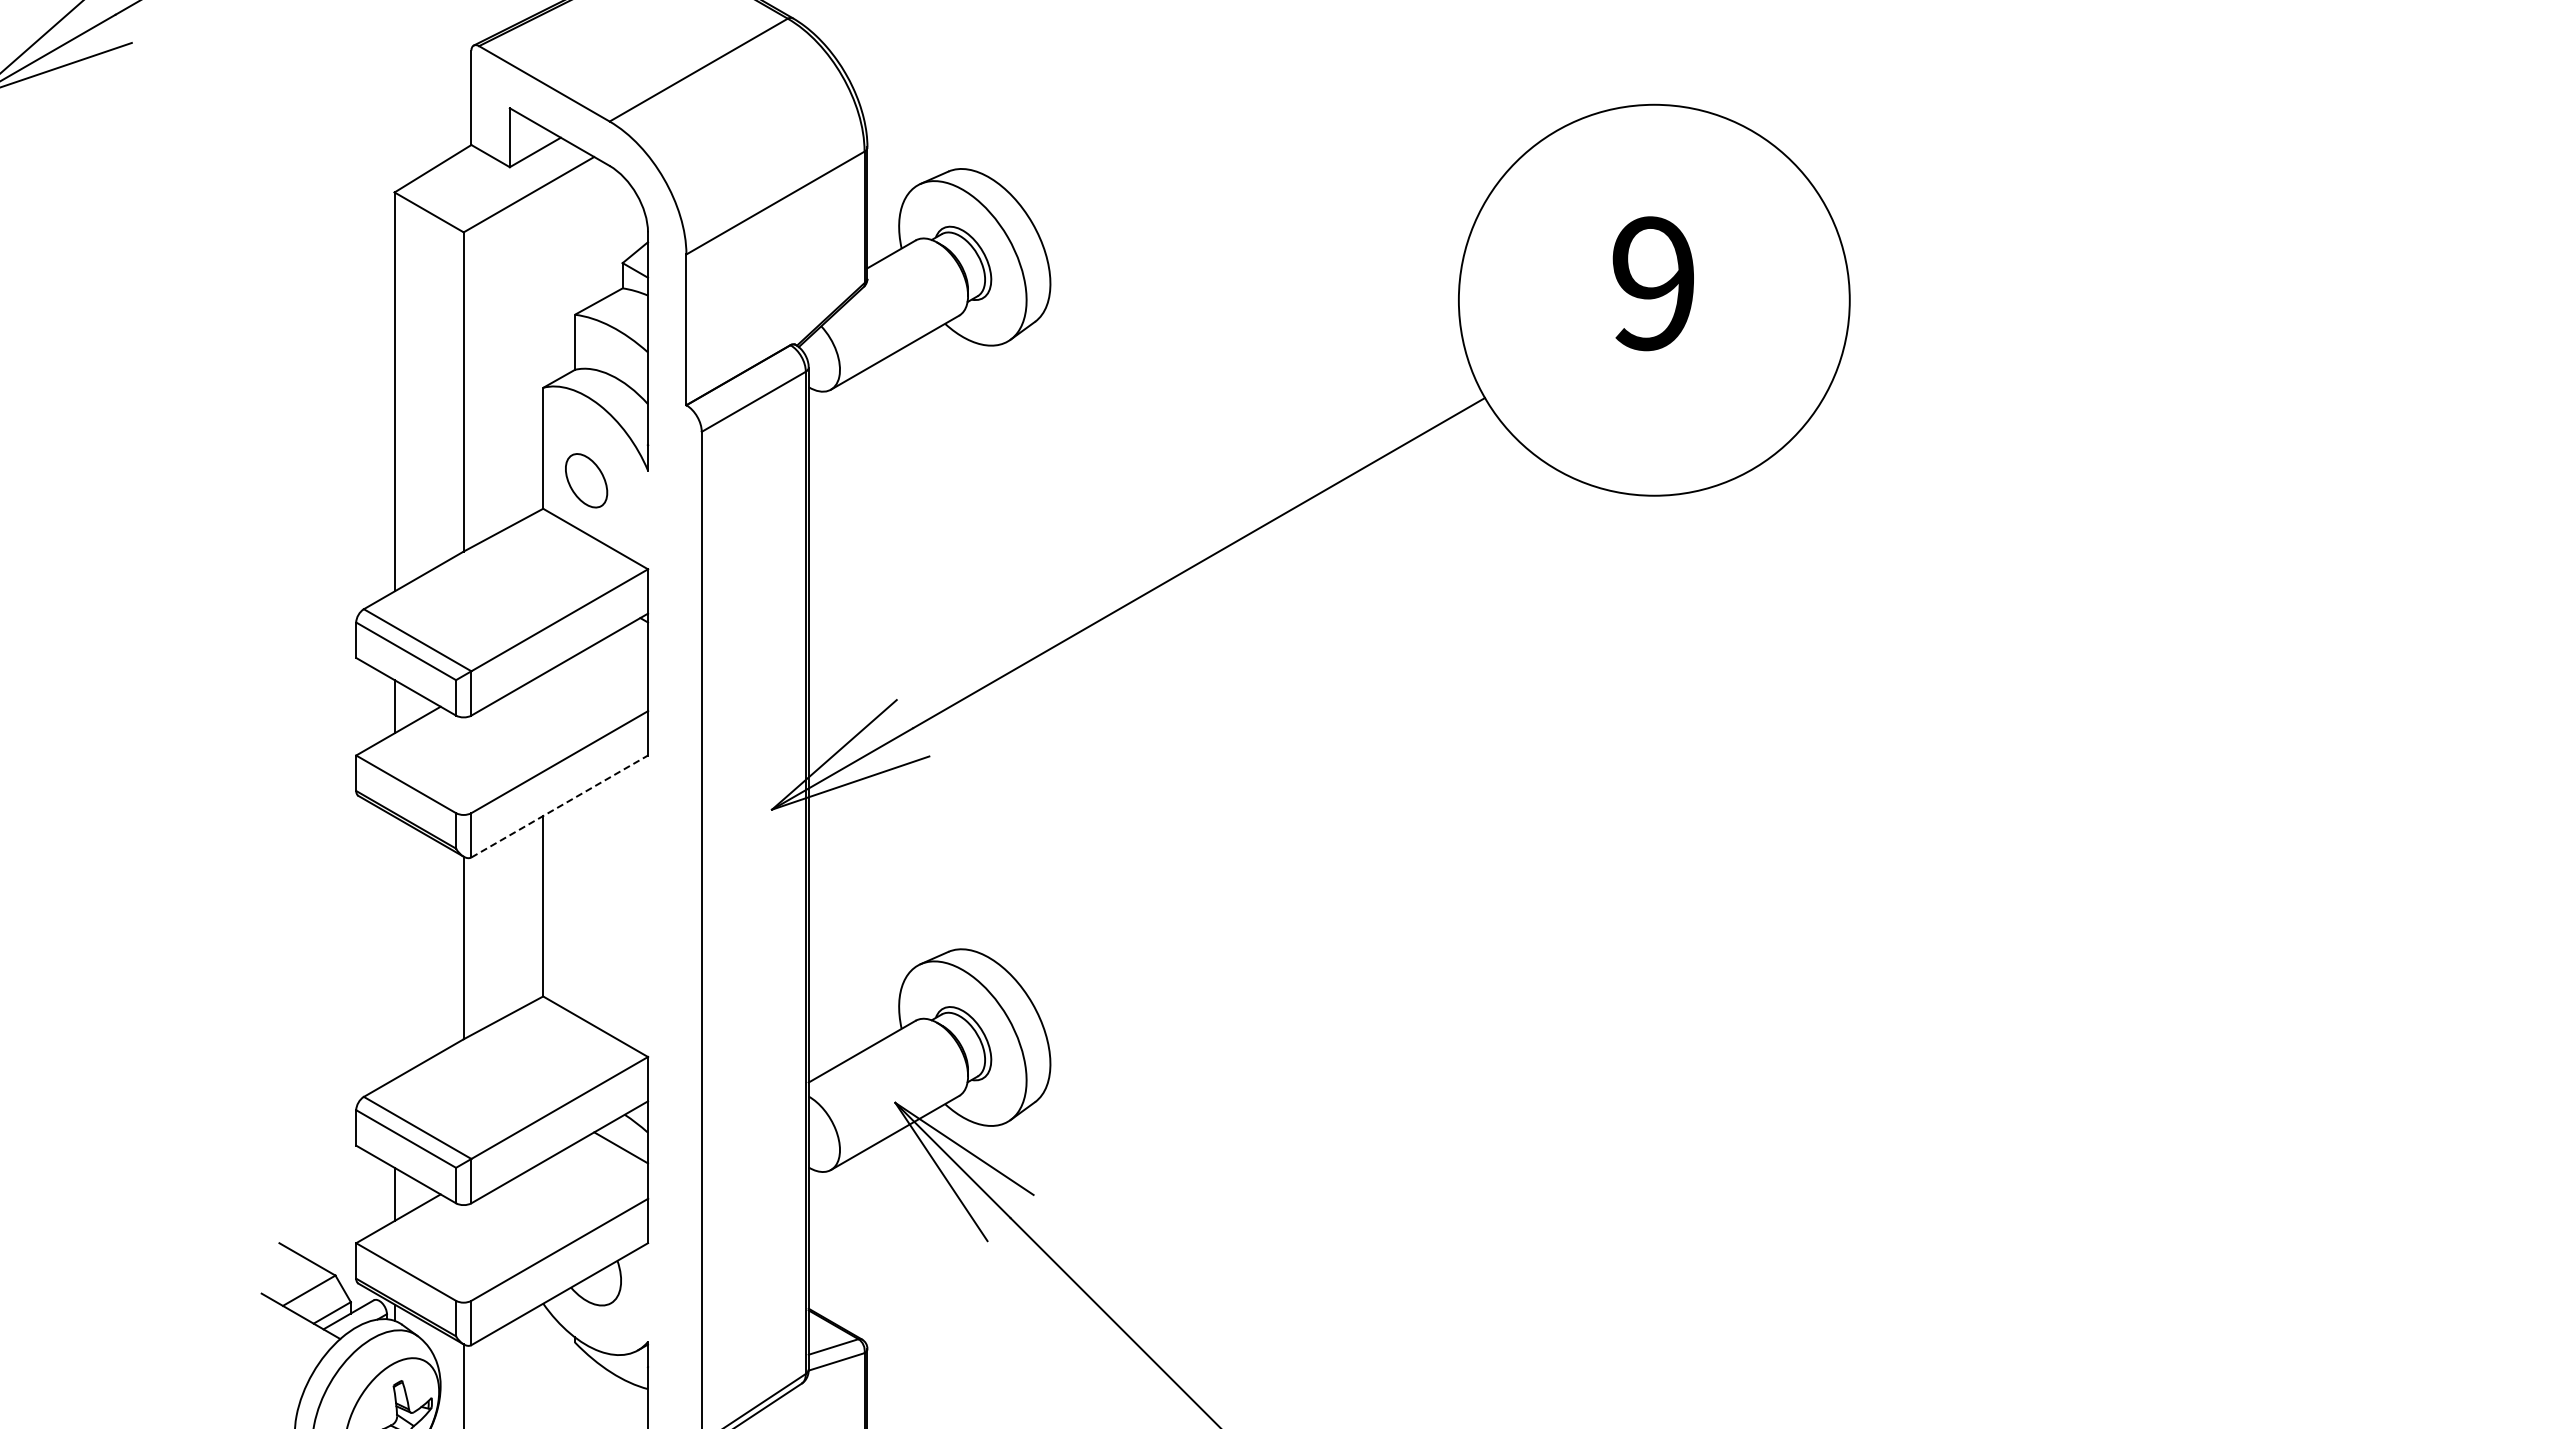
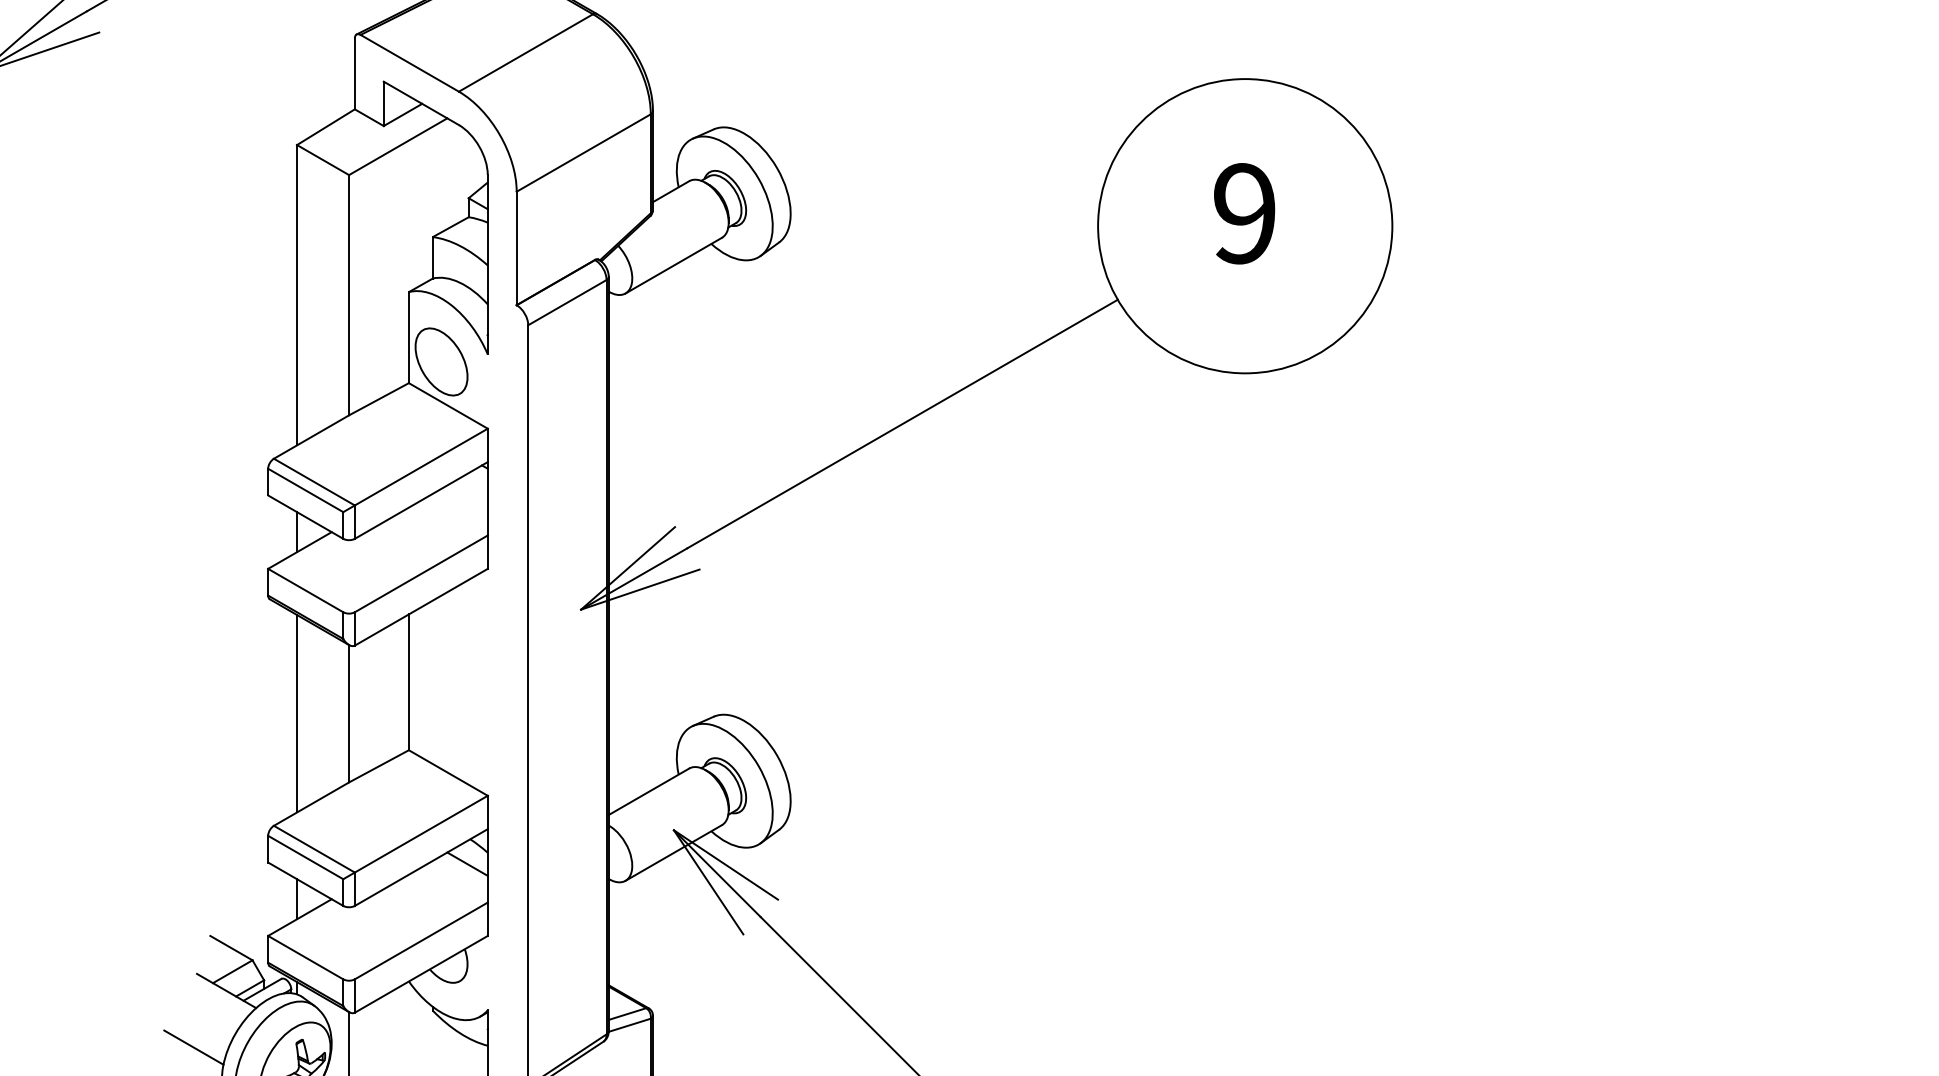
part: (586, 480) -> (441, 361), size x1.67
line: (559, 806) -> (421, 607), dashed -> solid
line: (394, 947) -> (296, 713), added
line: (257, 1391) -> (193, 1047), added

